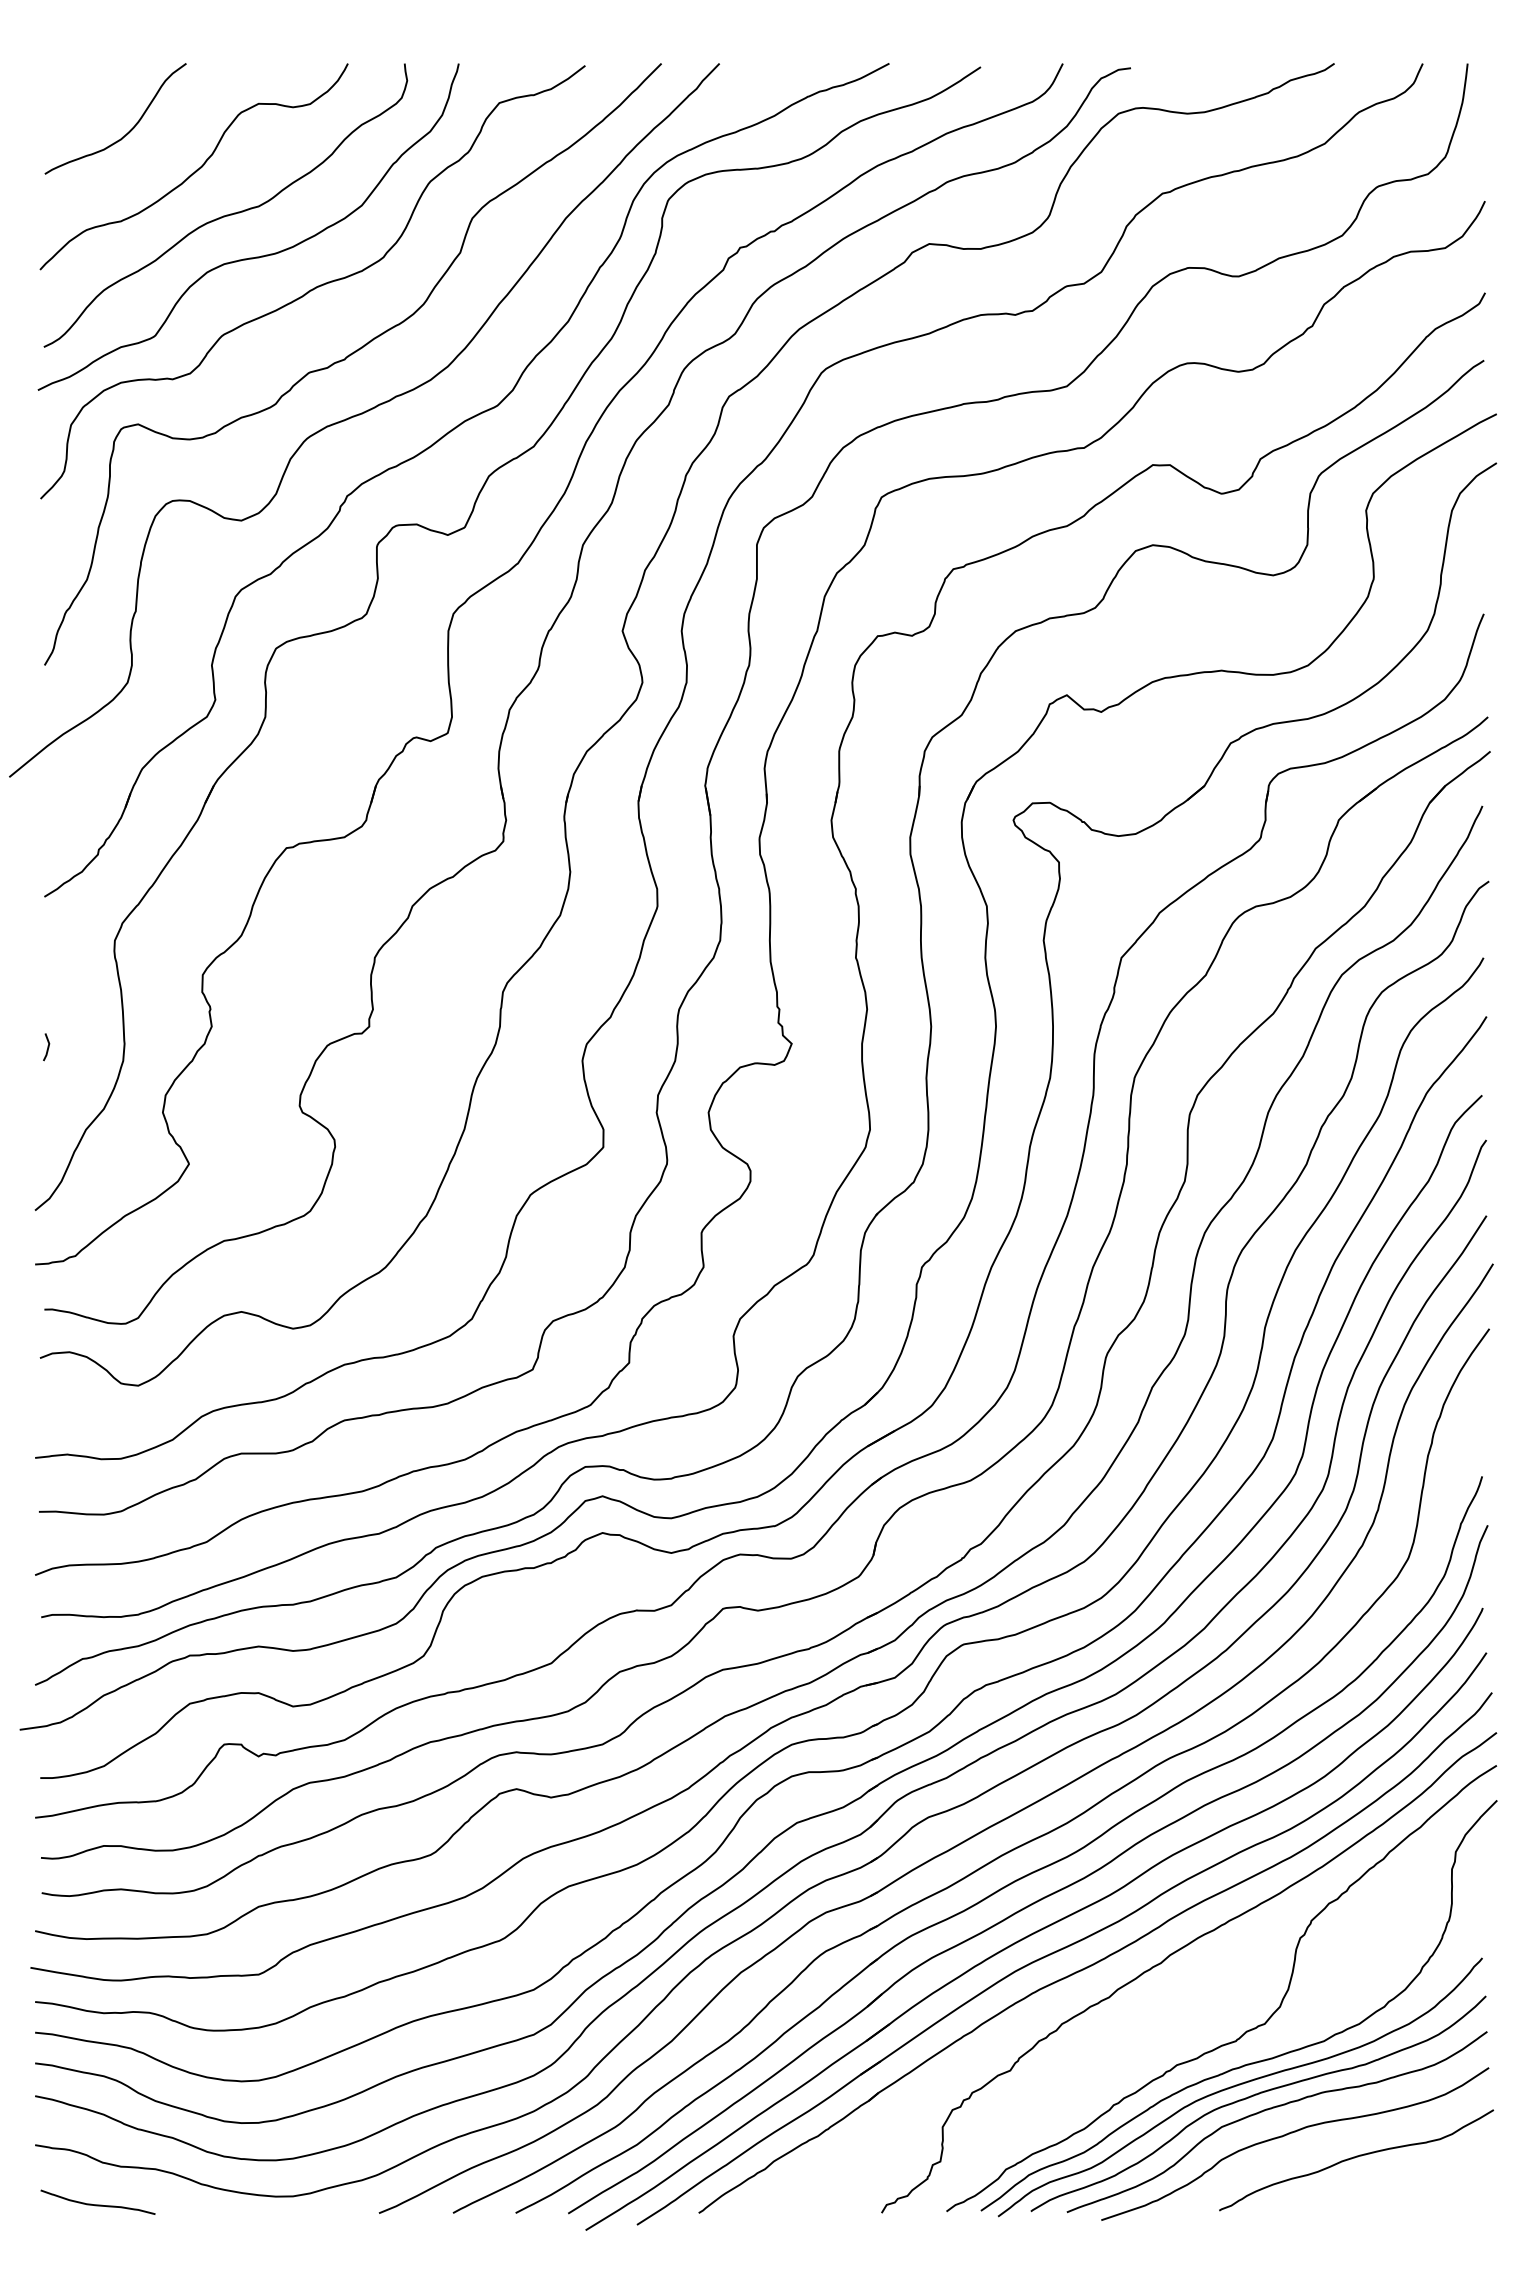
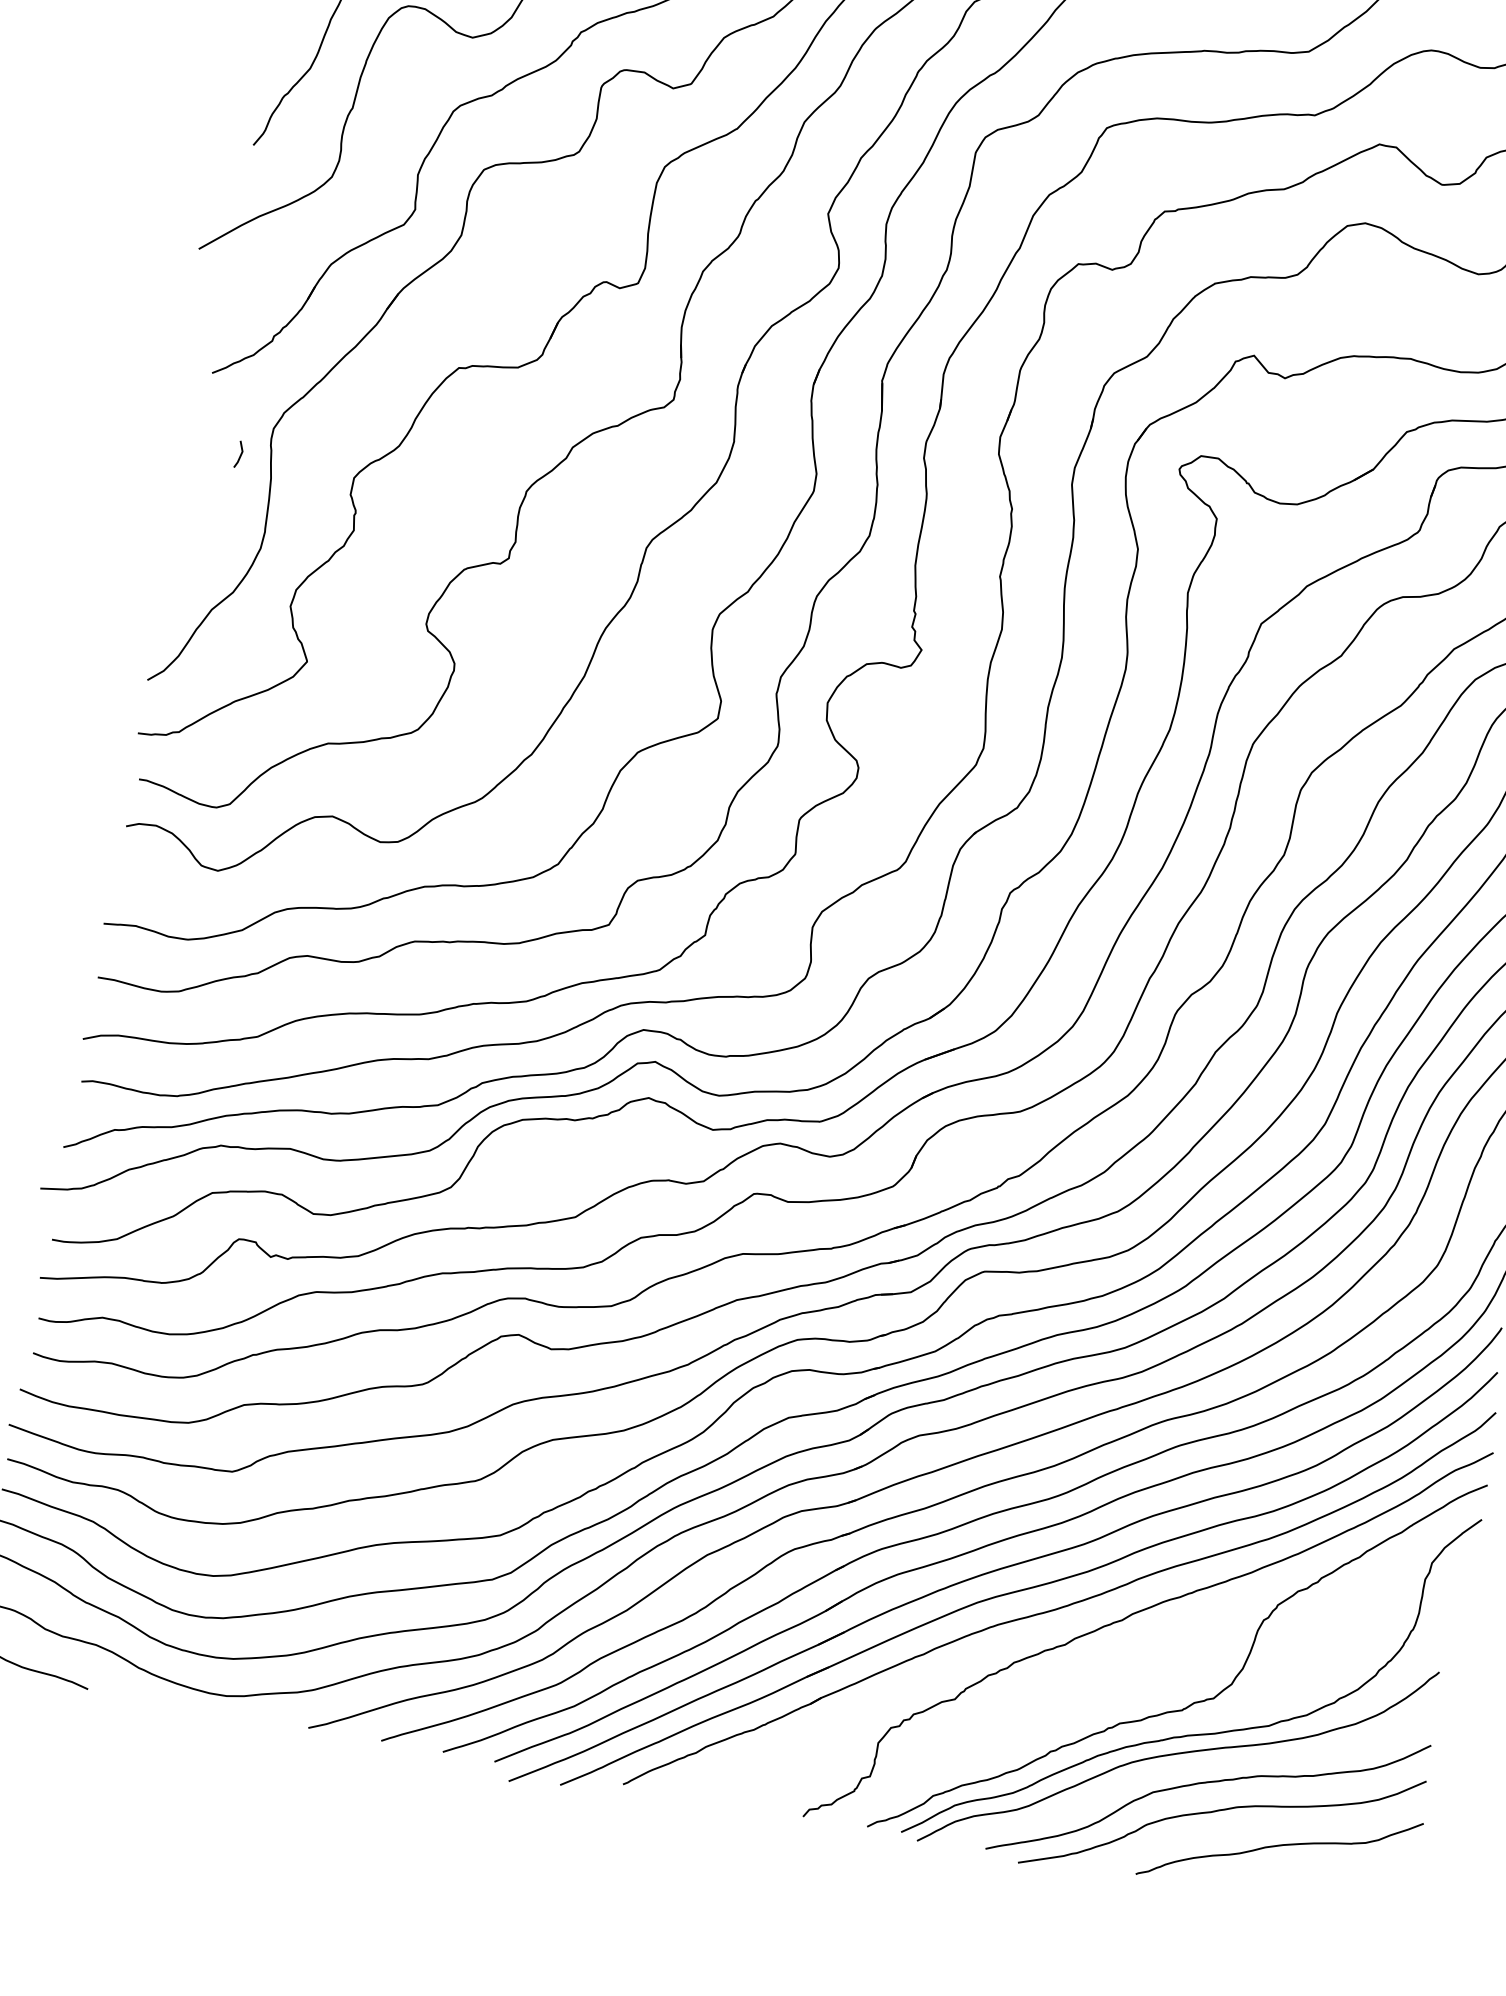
line: (47, 1047) -> (240, 454), moved
curve: (1257, 2095) -> (1193, 1767), removed

